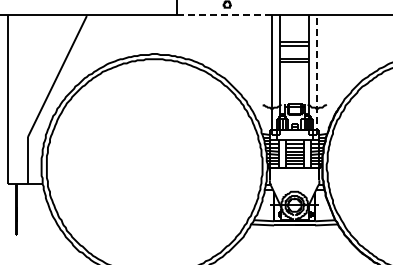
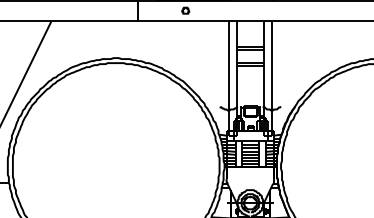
line: (225, 15) -> (184, 21), dashed -> solid
line: (317, 75) -> (272, 78), dashed -> solid

